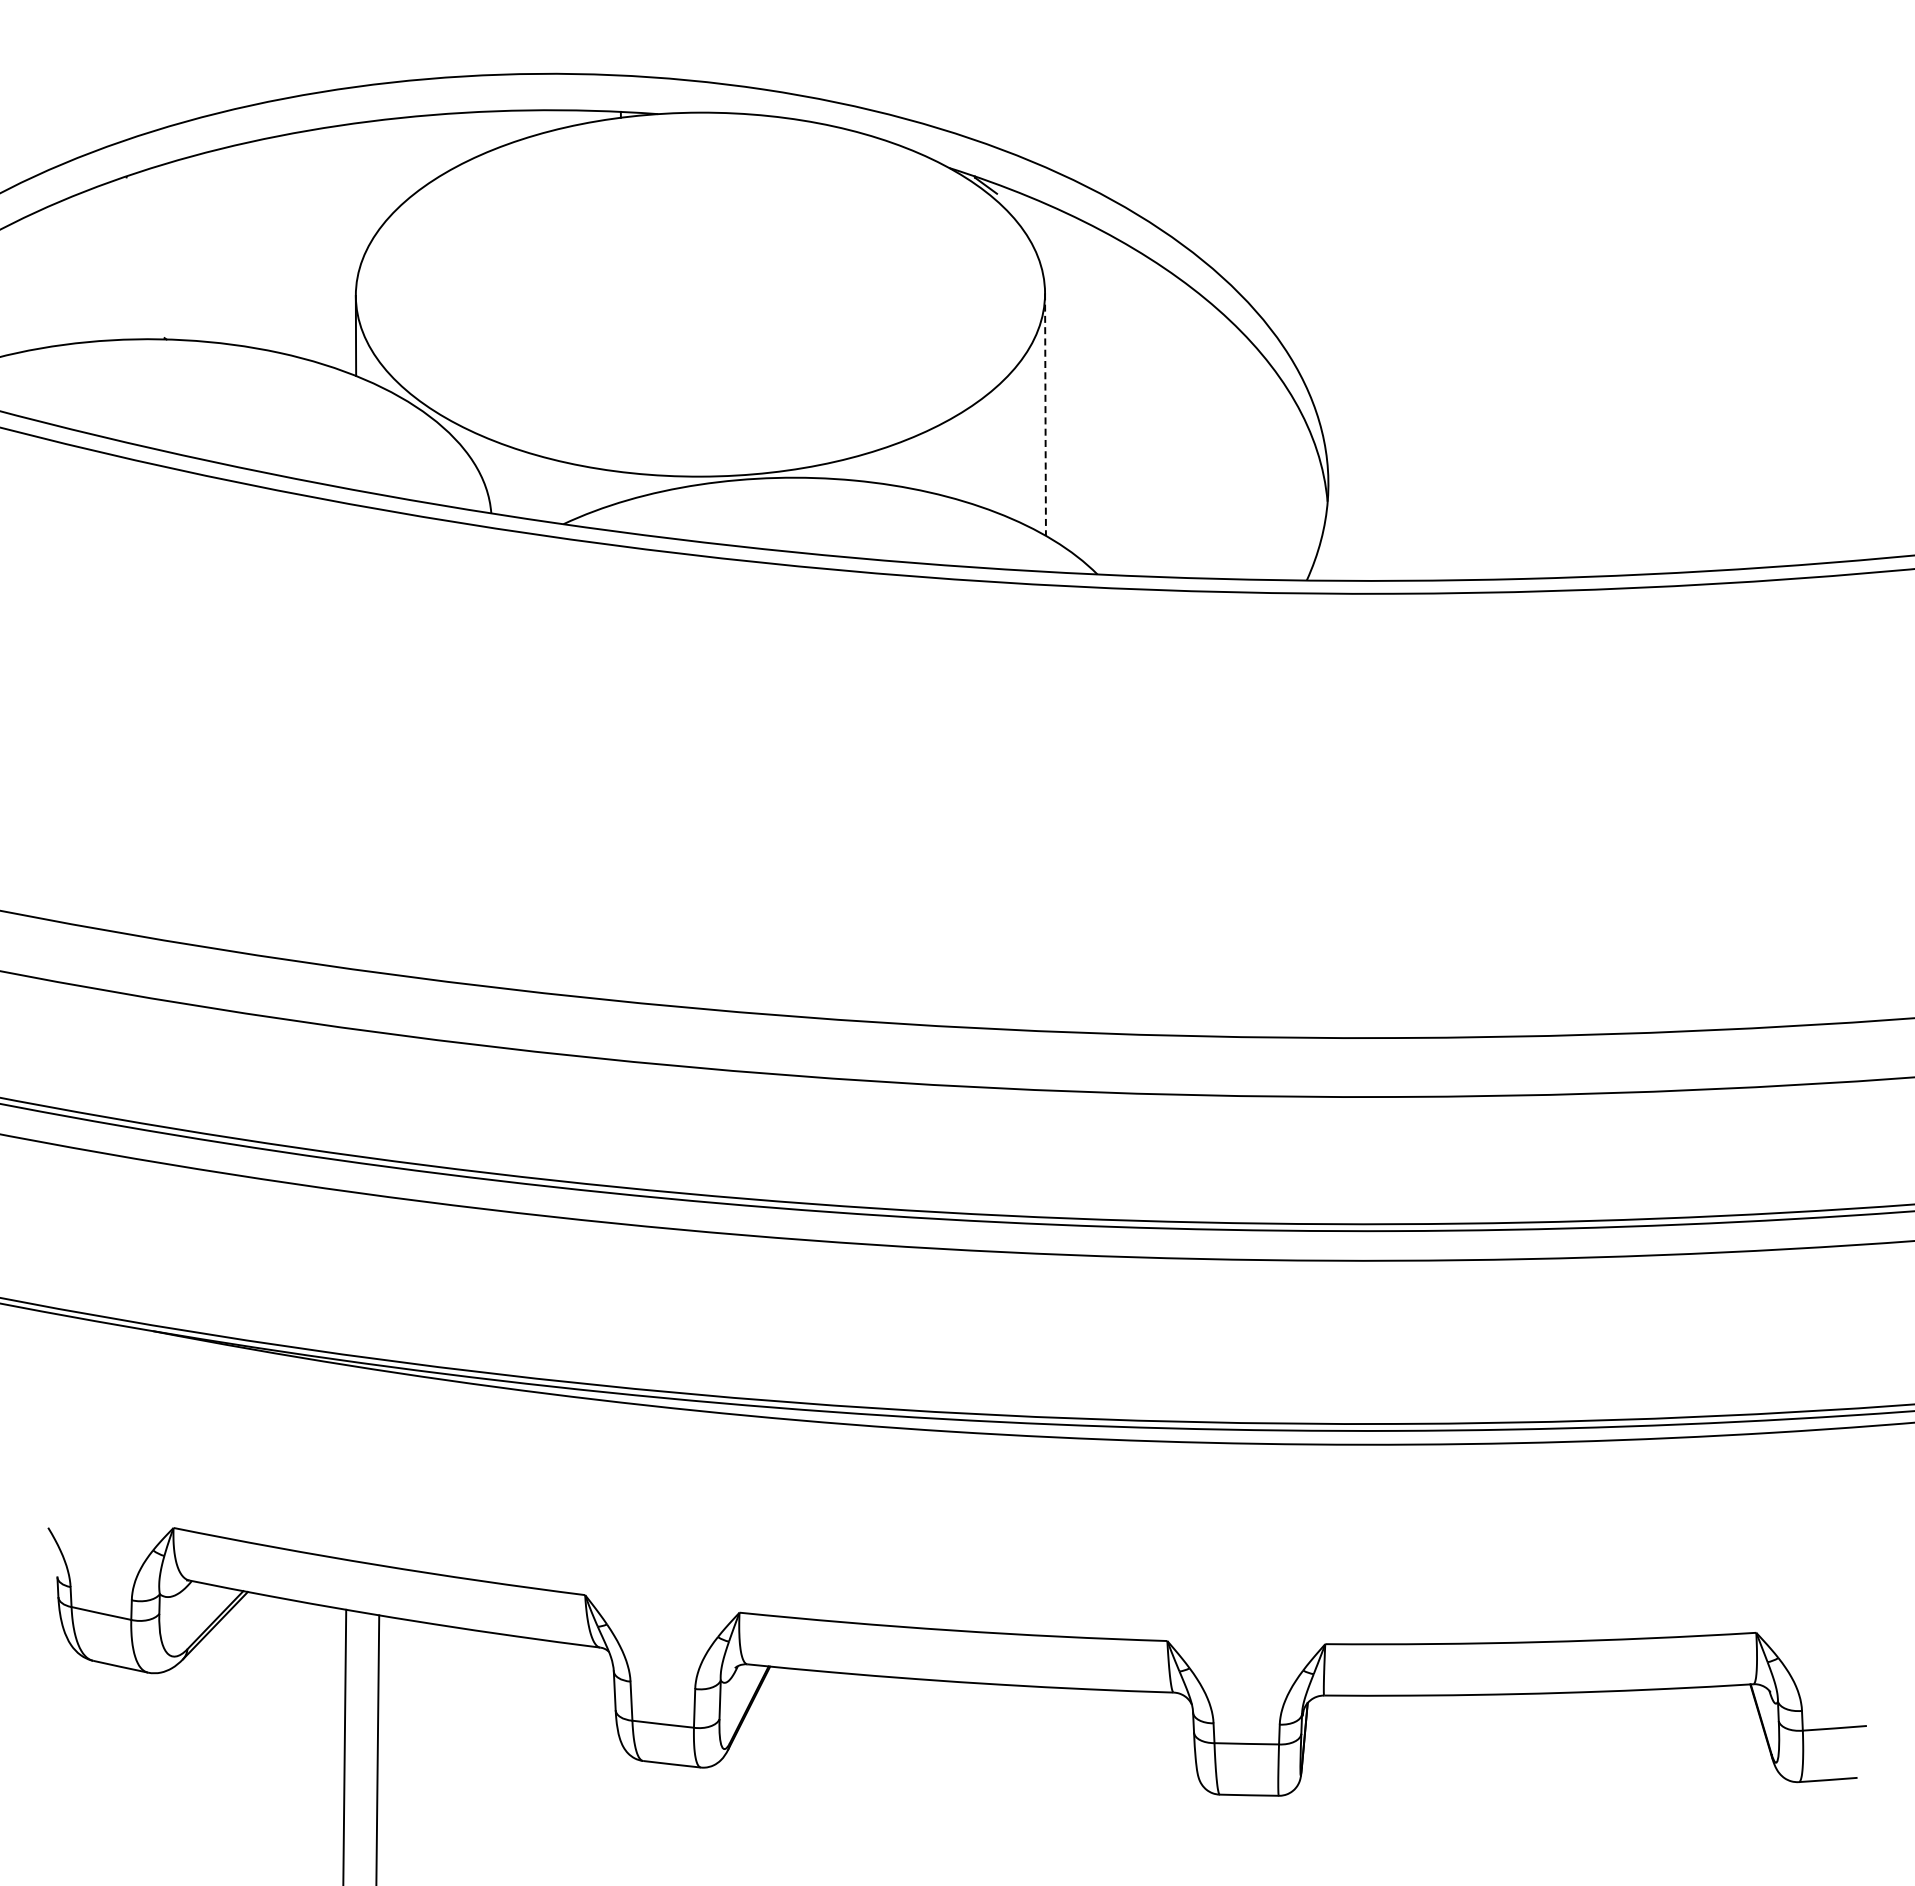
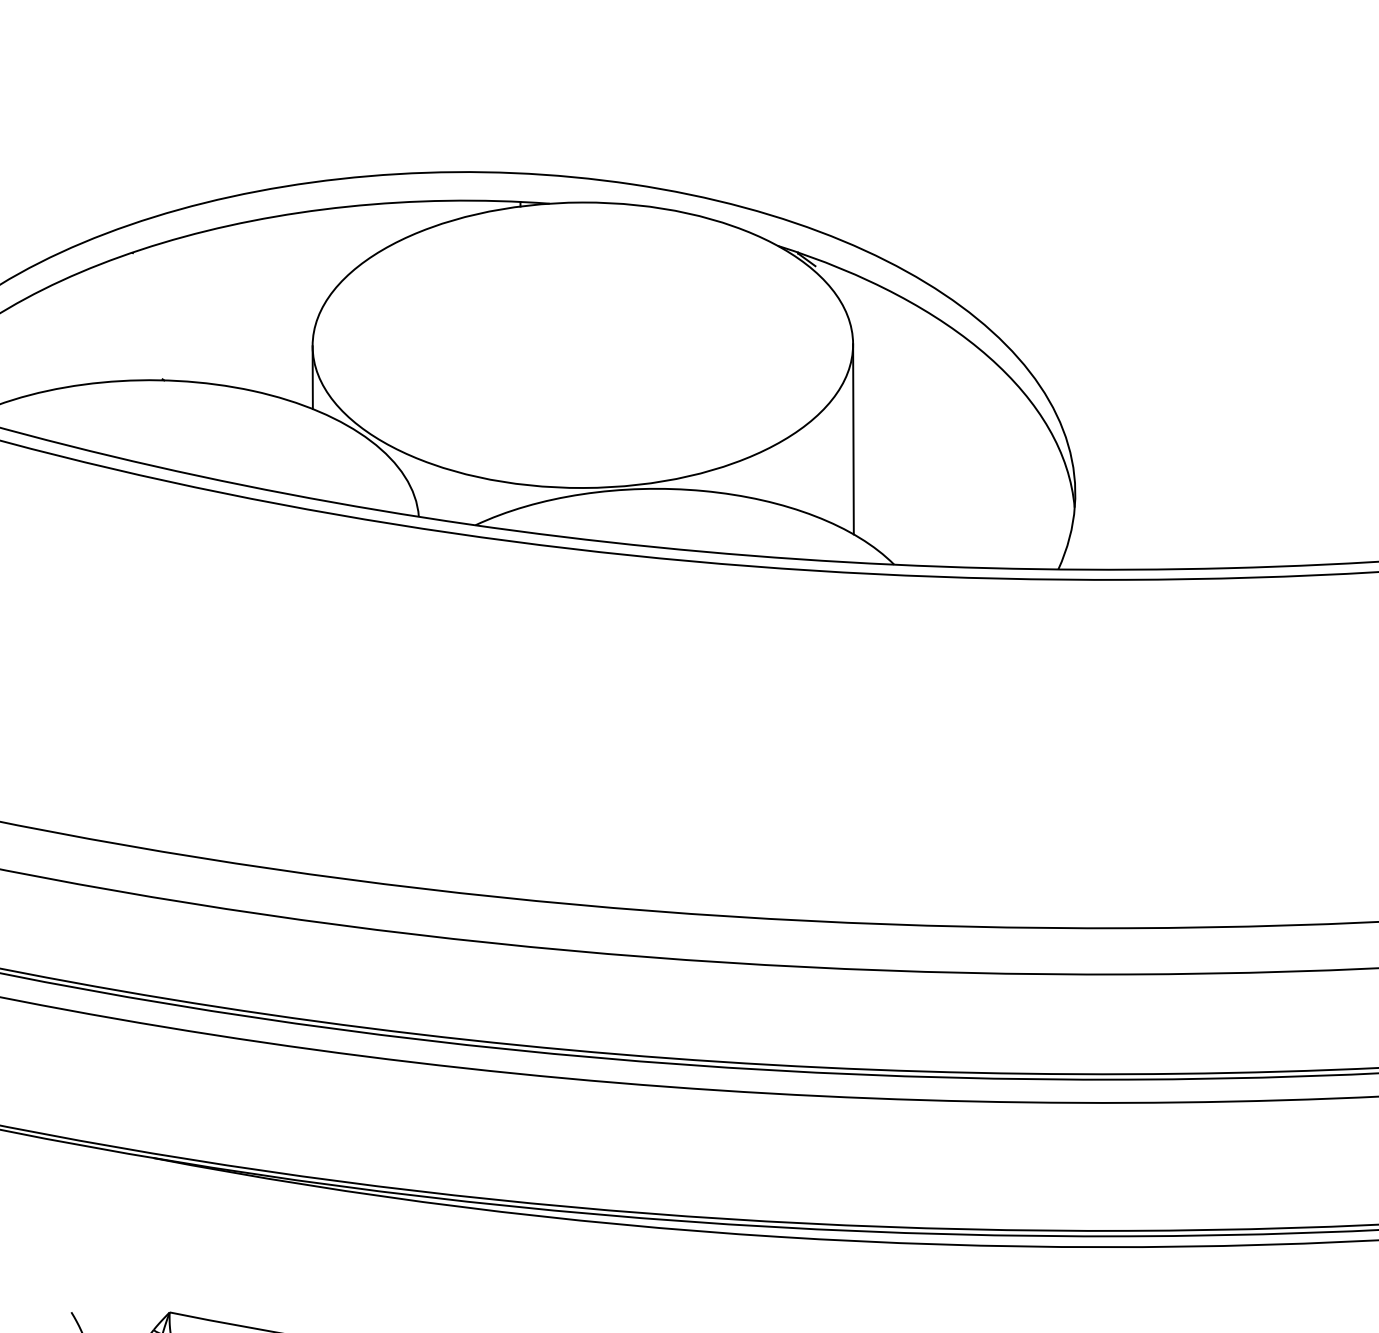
line: (1045, 415) -> (853, 440), dashed -> solid

